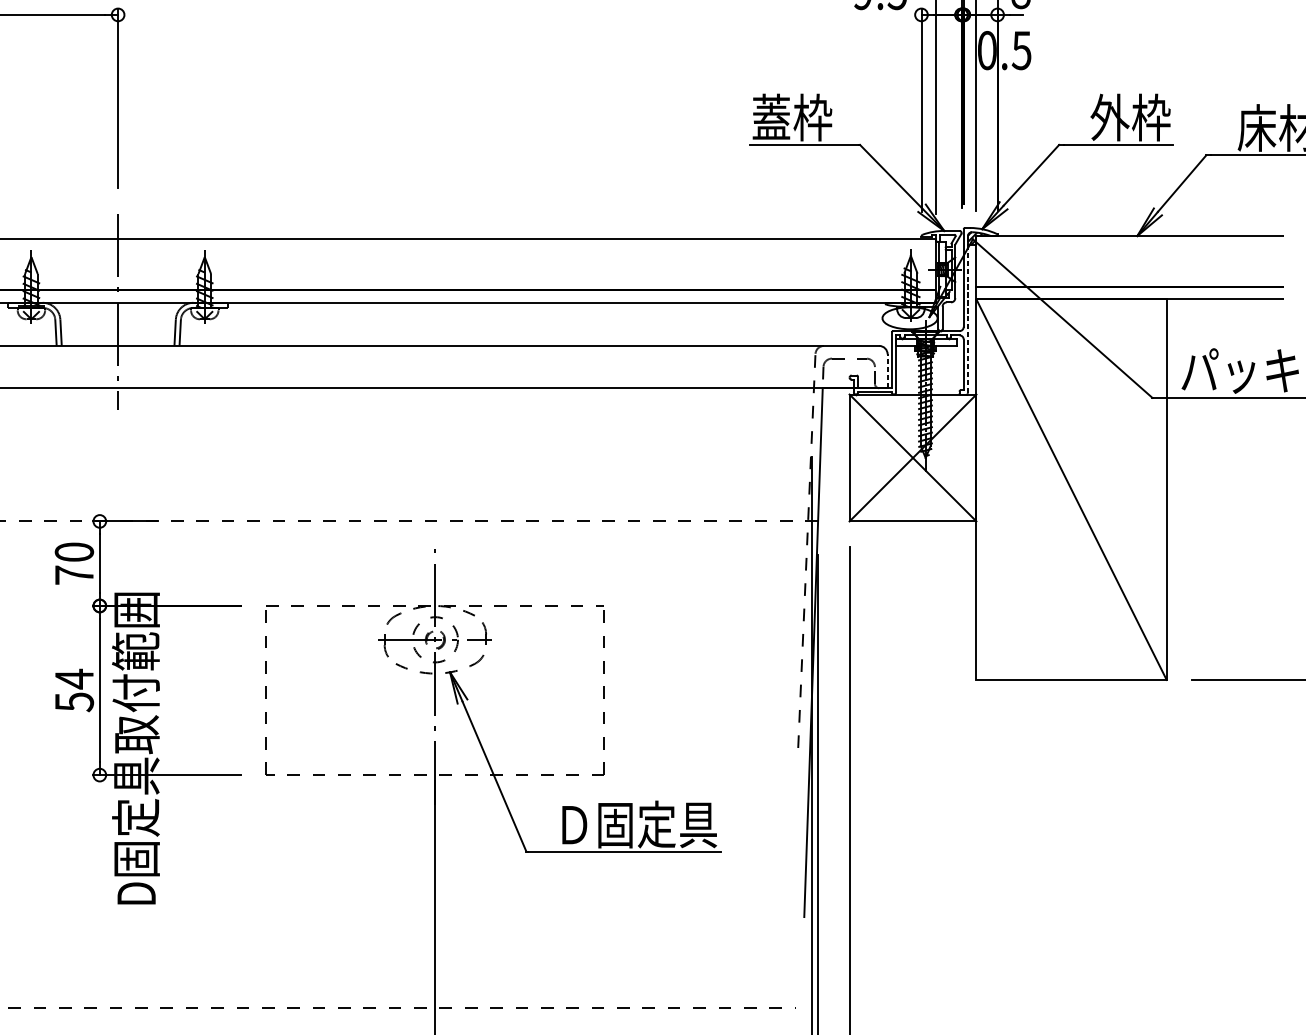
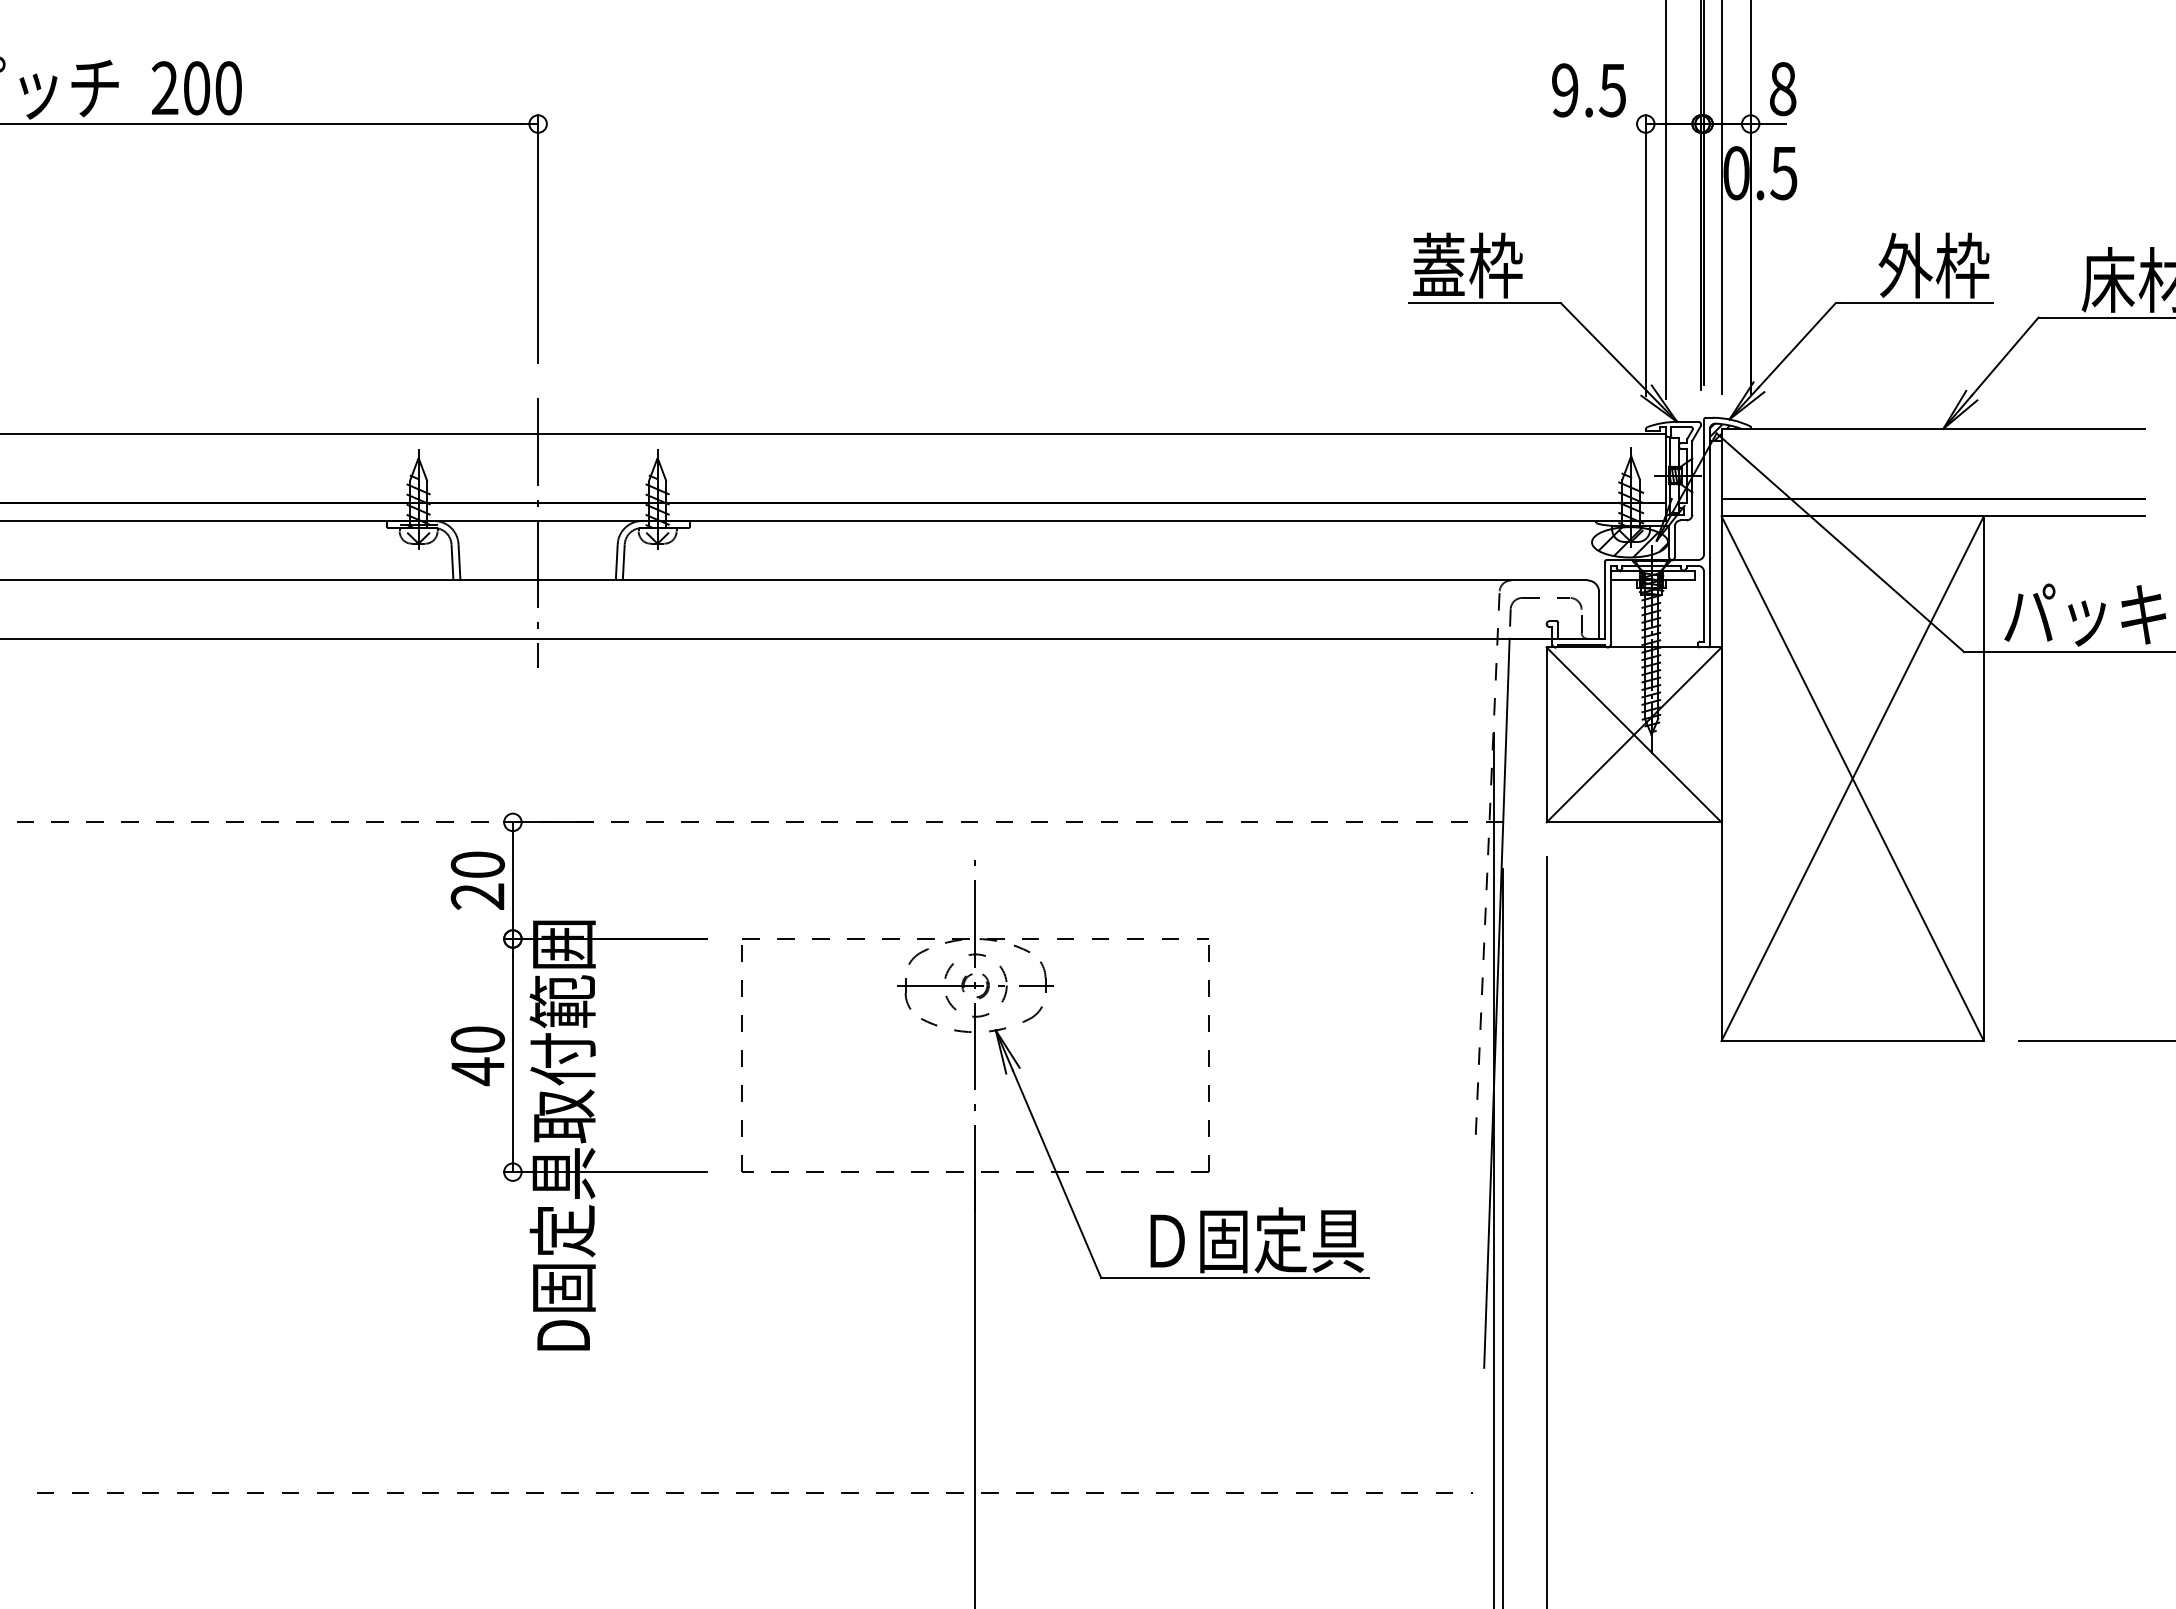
line: (967, 314) -> (1709, 537), dashed -> solid
hatch: (911, 318) -> (1632, 542), added
line: (887, 370) -> (1599, 614), dashed -> solid
line: (1071, 489) -> (1852, 778), added
text: (74, 575) -> (477, 896), 70 -> 20
text: (74, 690) -> (477, 1055), 54 -> 40

